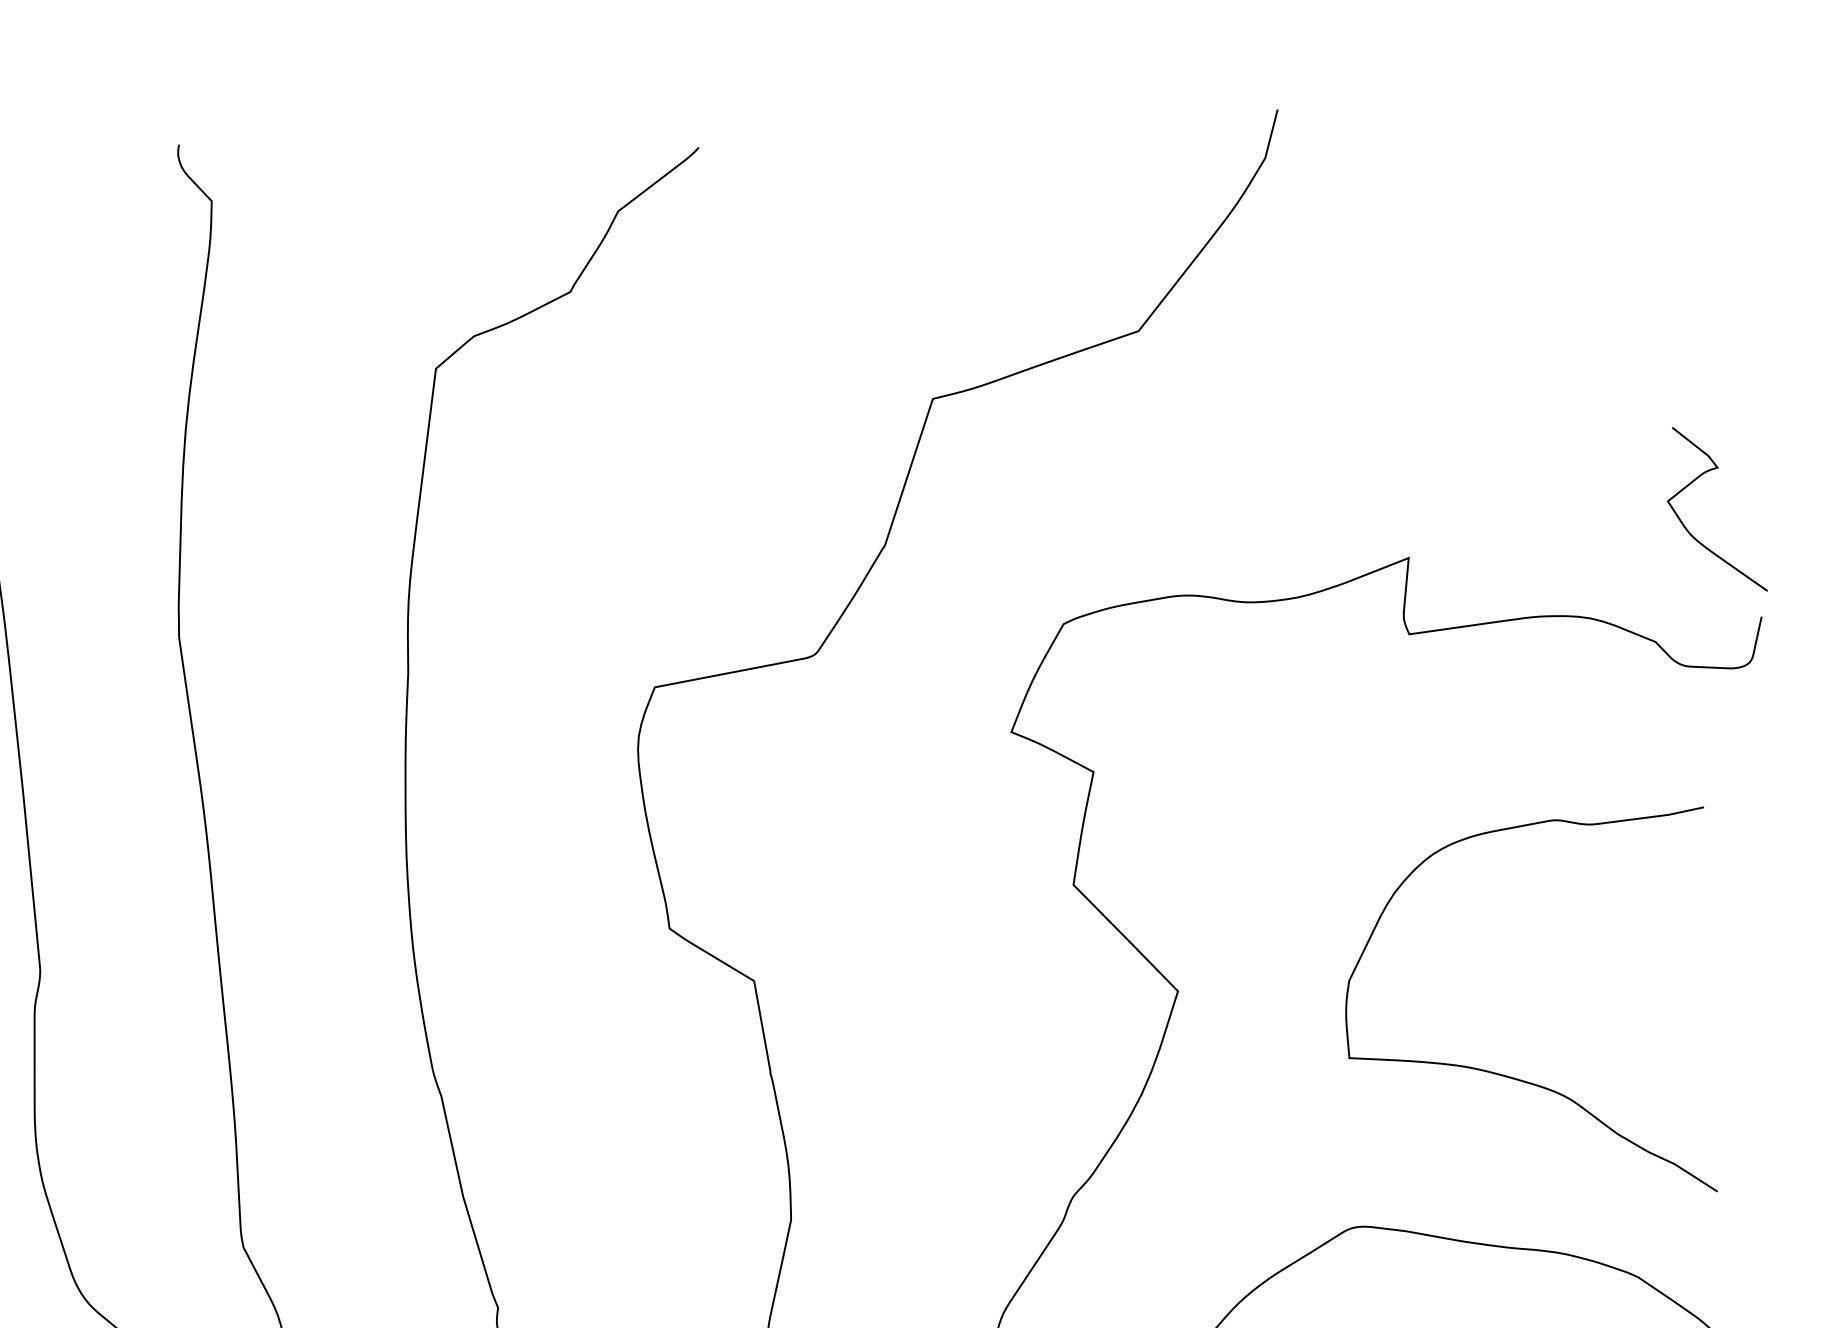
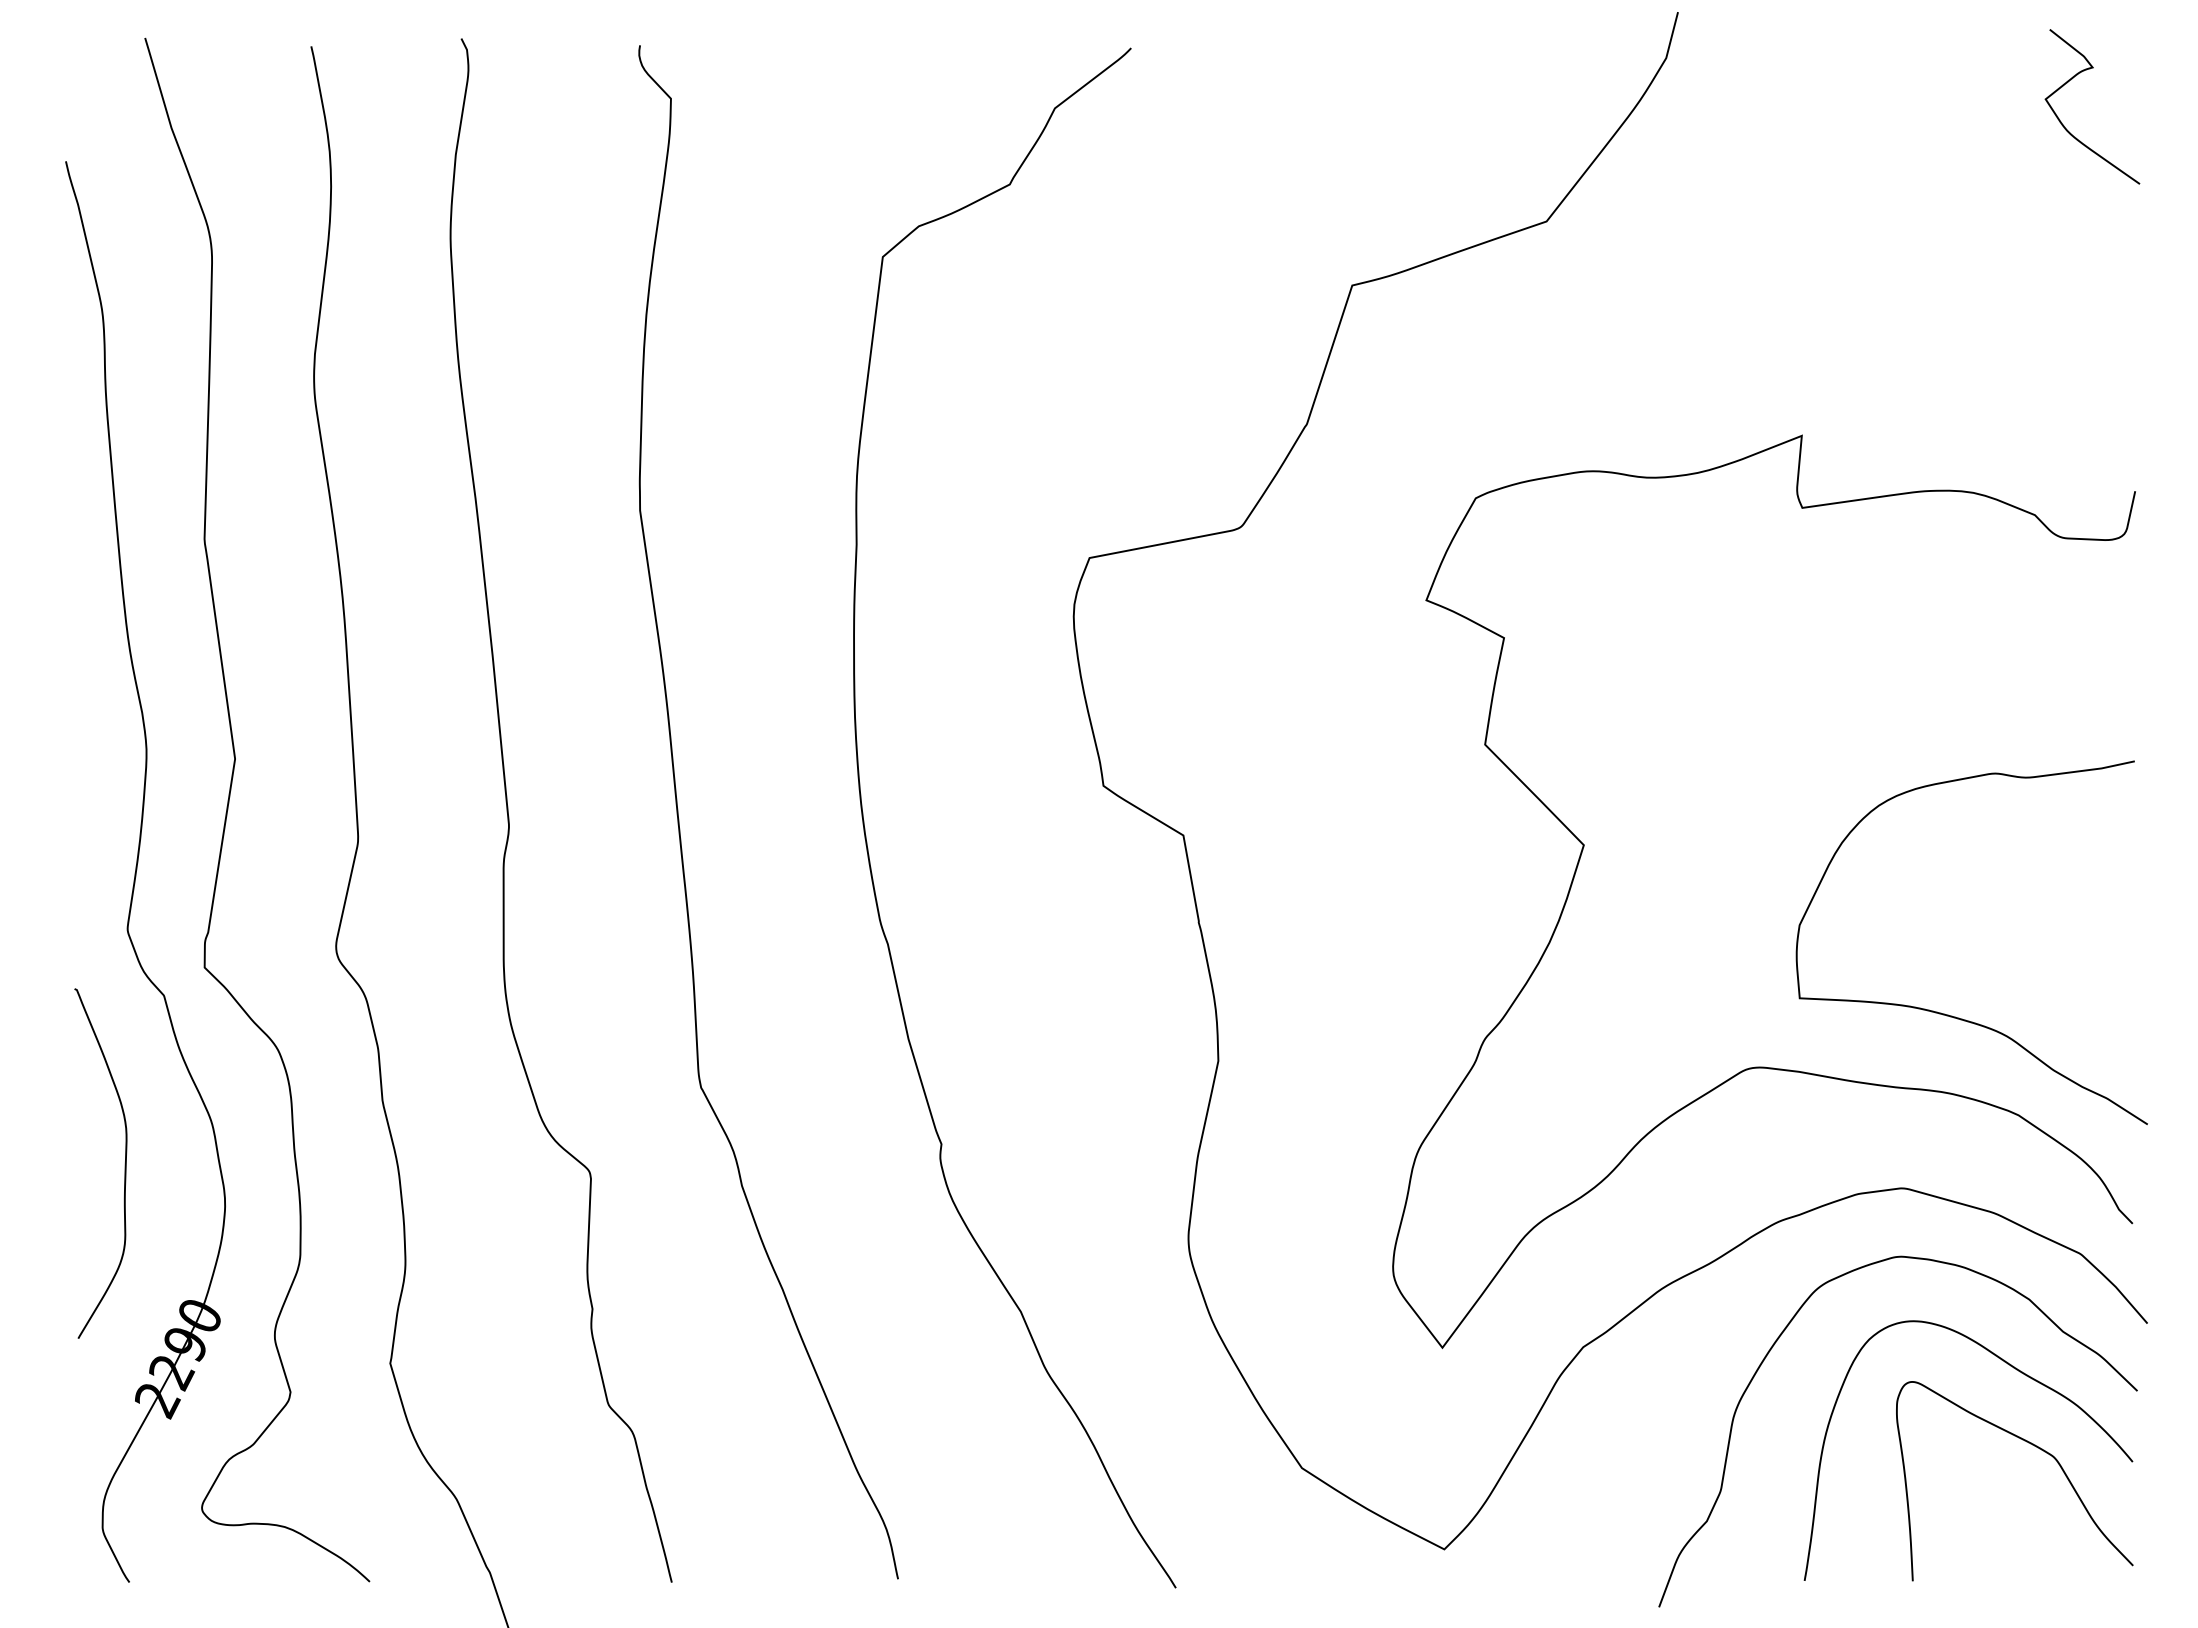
curve: (1696, 480) -> (2072, 79), moved
curve: (1511, 1076) -> (1952, 1015), moved

